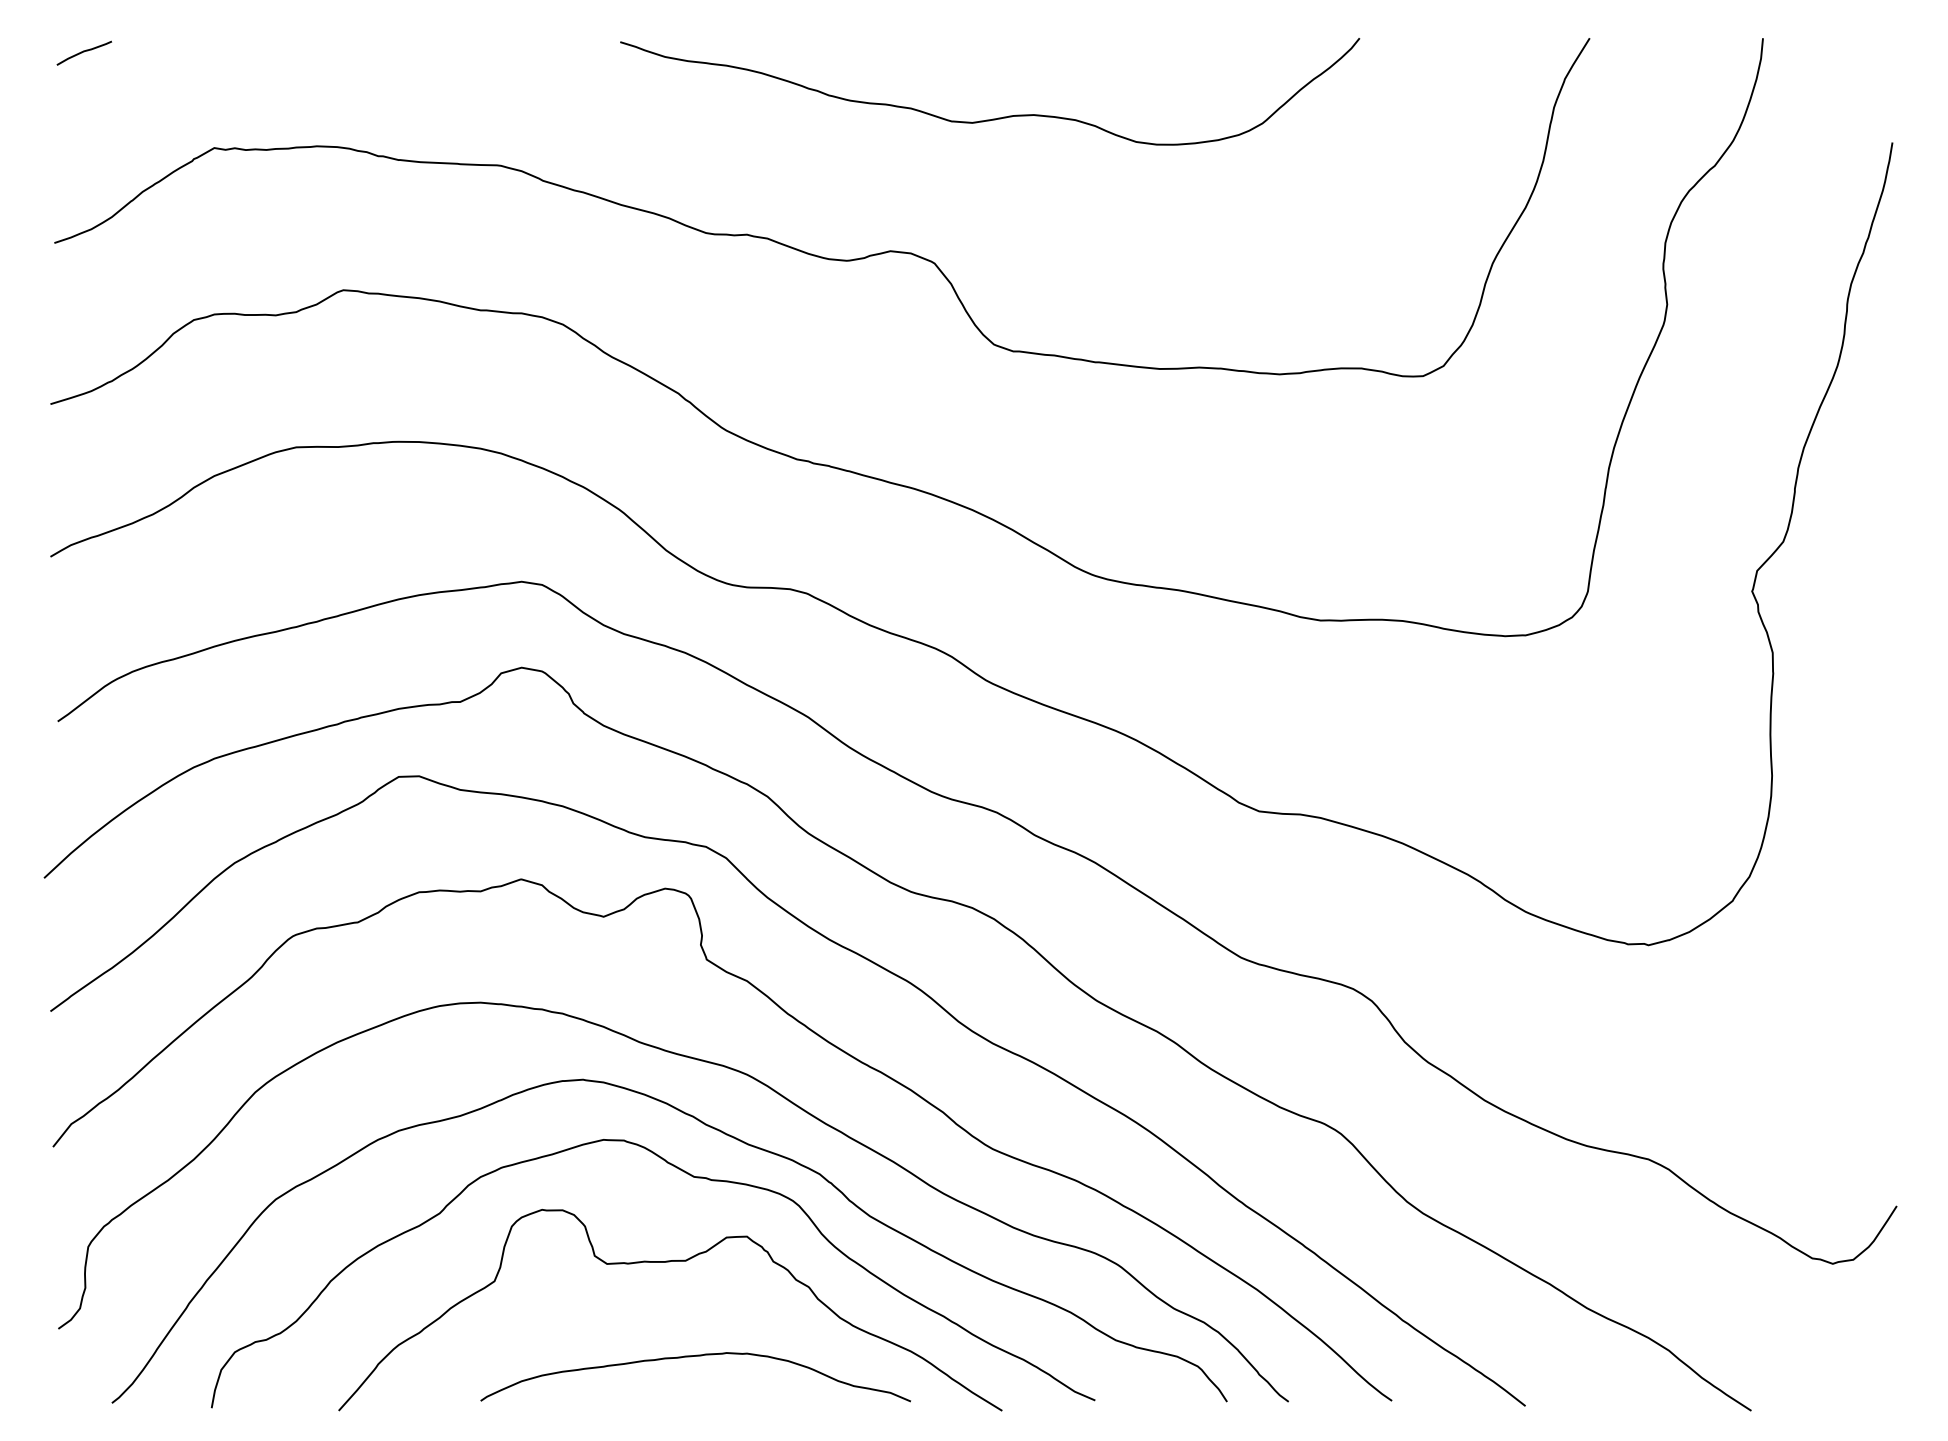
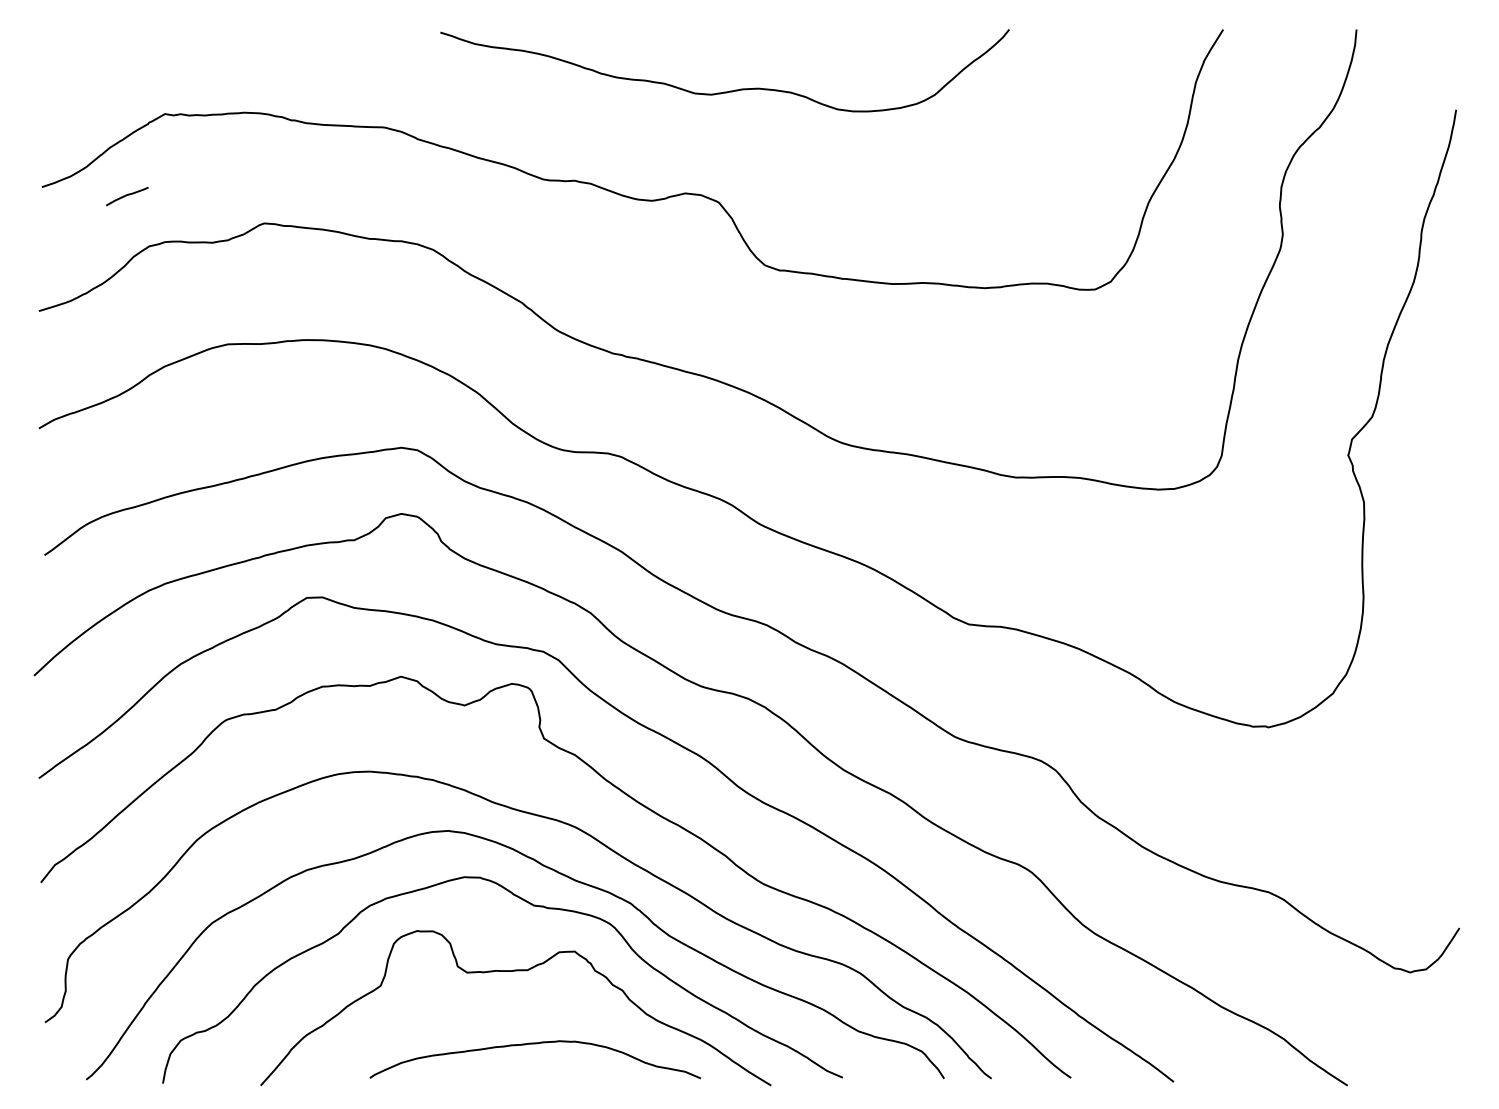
curve: (83, 52) -> (126, 195), moved
curve: (992, 118) -> (726, 91), moved

